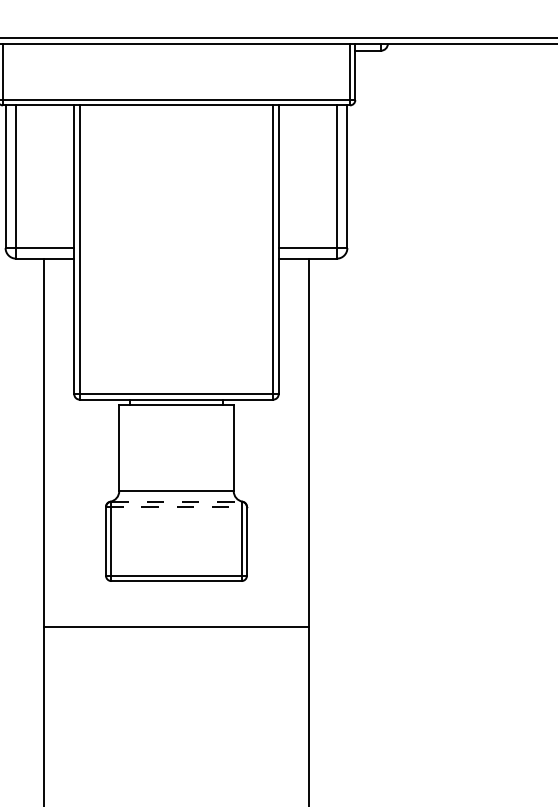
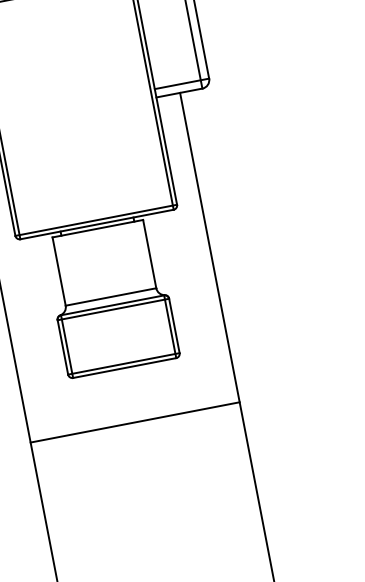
line: (176, 501) -> (112, 305), dashed -> solid
line: (176, 507) -> (113, 309), dashed -> solid
line: (176, 626) -> (135, 422), moved

